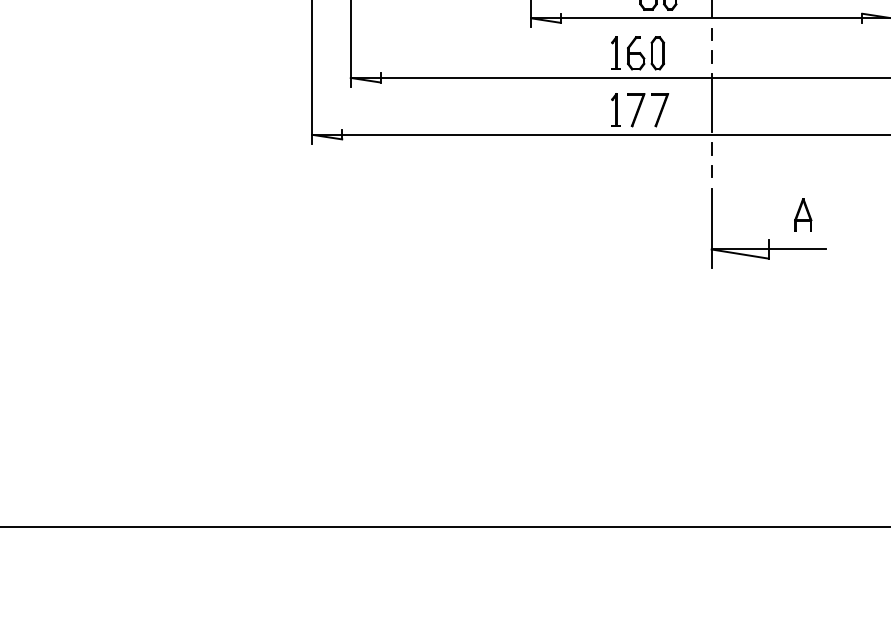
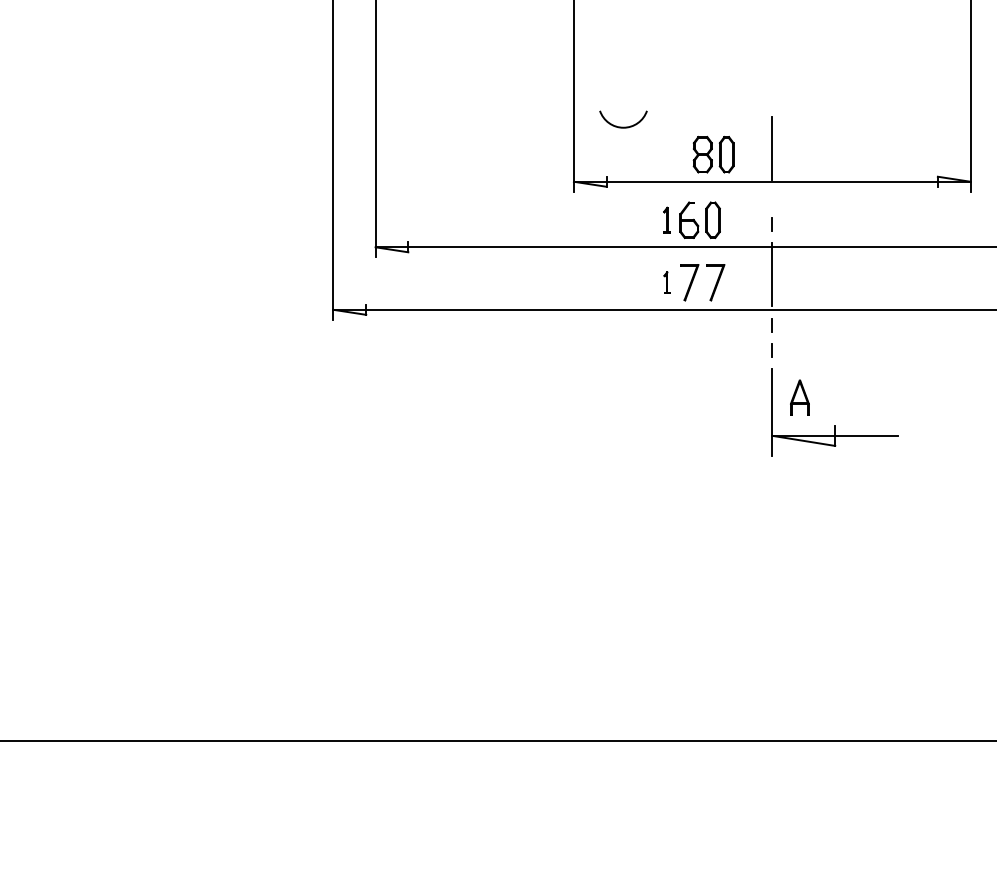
line: (710, 34) -> (771, 199), removed
part: (615, 52) -> (666, 219), size x0.7
part: (615, 109) -> (666, 282), size x0.6
part: (802, 214) -> (799, 397), moved

